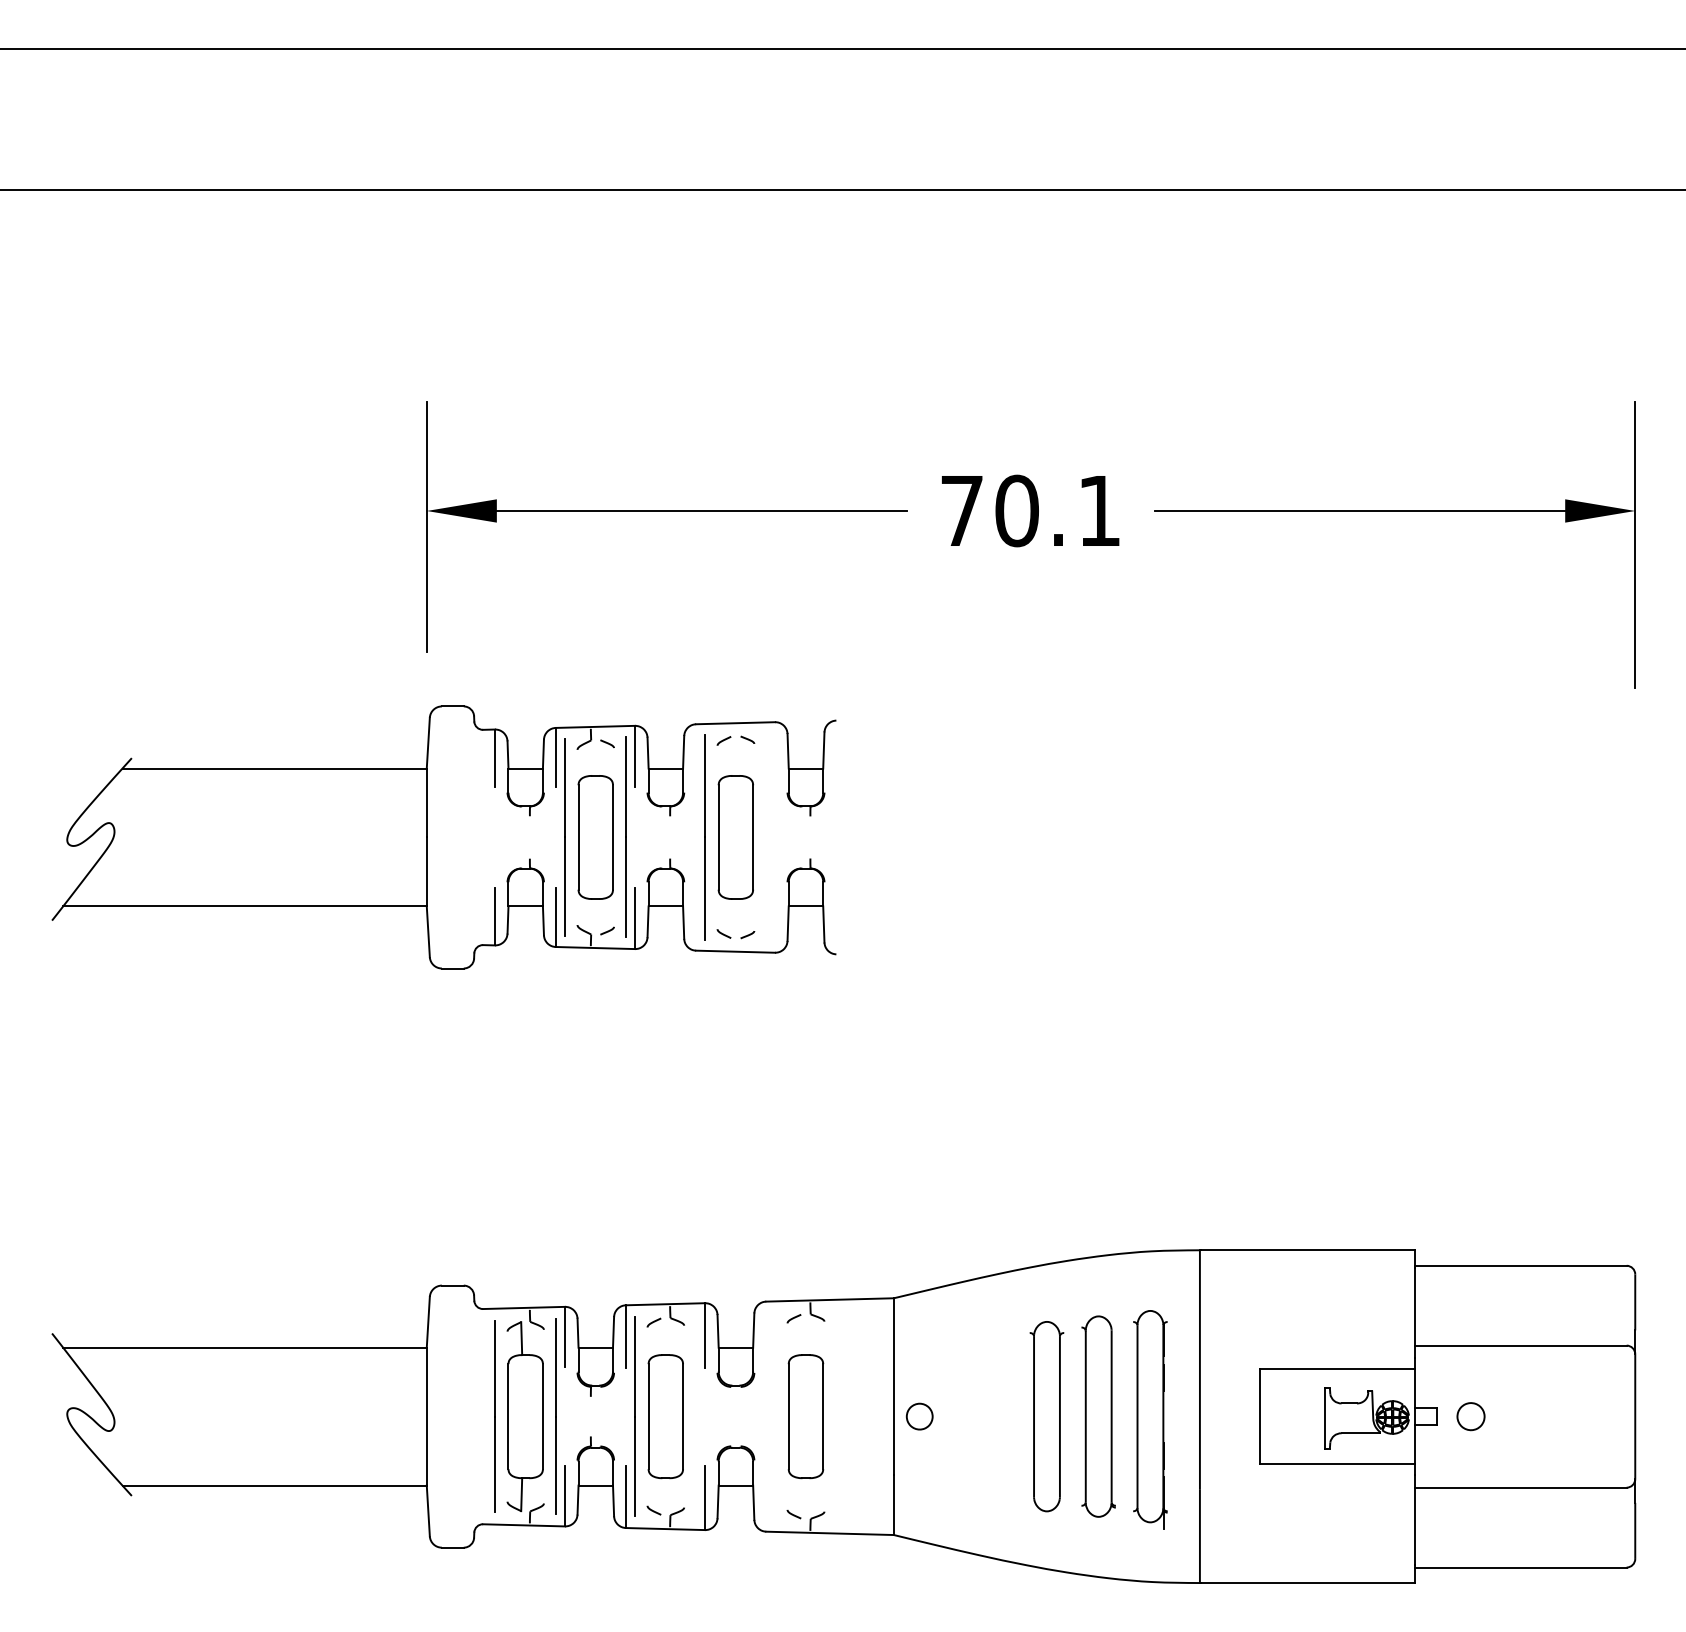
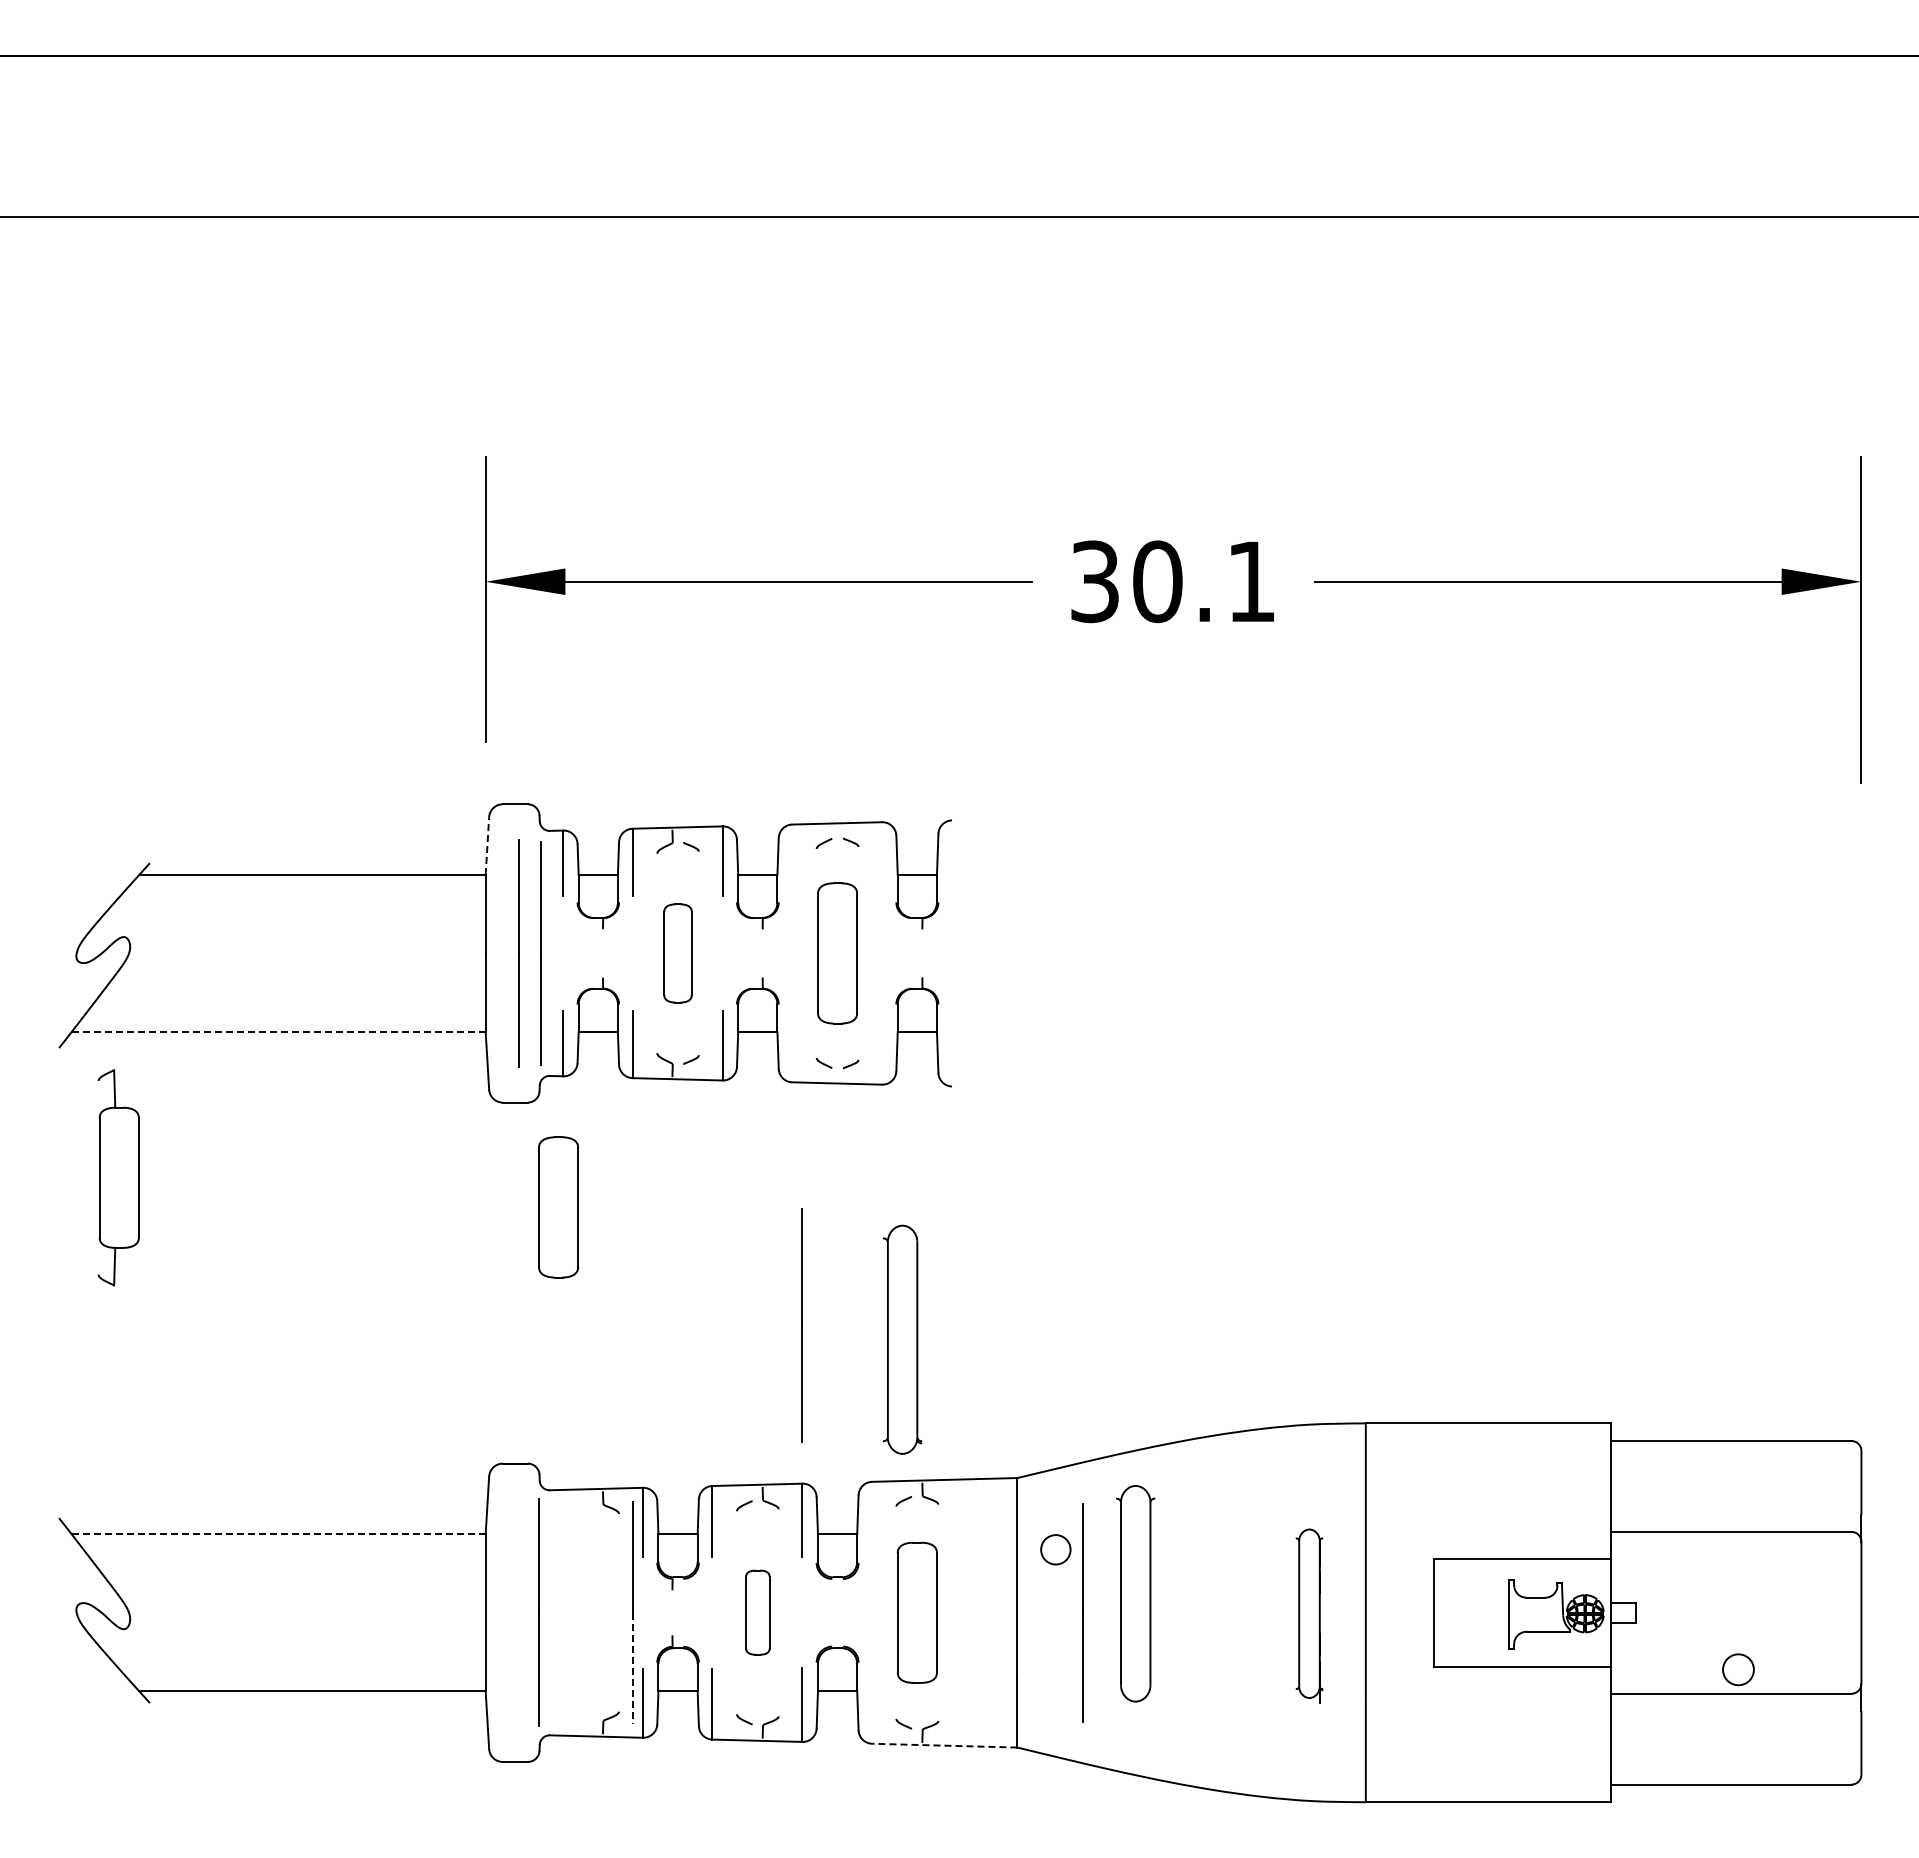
text: (961, 510) -> (1094, 581), 70.1 -> 30.1
line: (428, 743) -> (487, 846), solid -> dashed
line: (564, 837) -> (540, 953), moved
part: (595, 837) -> (677, 953), size x0.7
line: (625, 837) -> (518, 953), moved
line: (704, 837) -> (801, 1325), moved
line: (244, 906) -> (278, 1031), solid -> dashed
part: (490, 1060) -> (558, 1207), added
line: (244, 1347) -> (278, 1534), solid -> dashed
line: (494, 1416) -> (1082, 1612), moved
part: (525, 1416) -> (118, 1177), moved
line: (634, 1416) -> (538, 1612), moved
part: (665, 1416) -> (757, 1612), size x0.6
part: (919, 1416) -> (1055, 1549), moved
part: (1046, 1416) -> (1135, 1593), moved
part: (1098, 1416) -> (902, 1339), moved
part: (1471, 1416) -> (1738, 1669), moved
part: (1150, 1419) -> (1309, 1615), size x0.7
line: (555, 1465) -> (632, 1668), solid -> dashed
line: (829, 1533) -> (944, 1745), solid -> dashed

